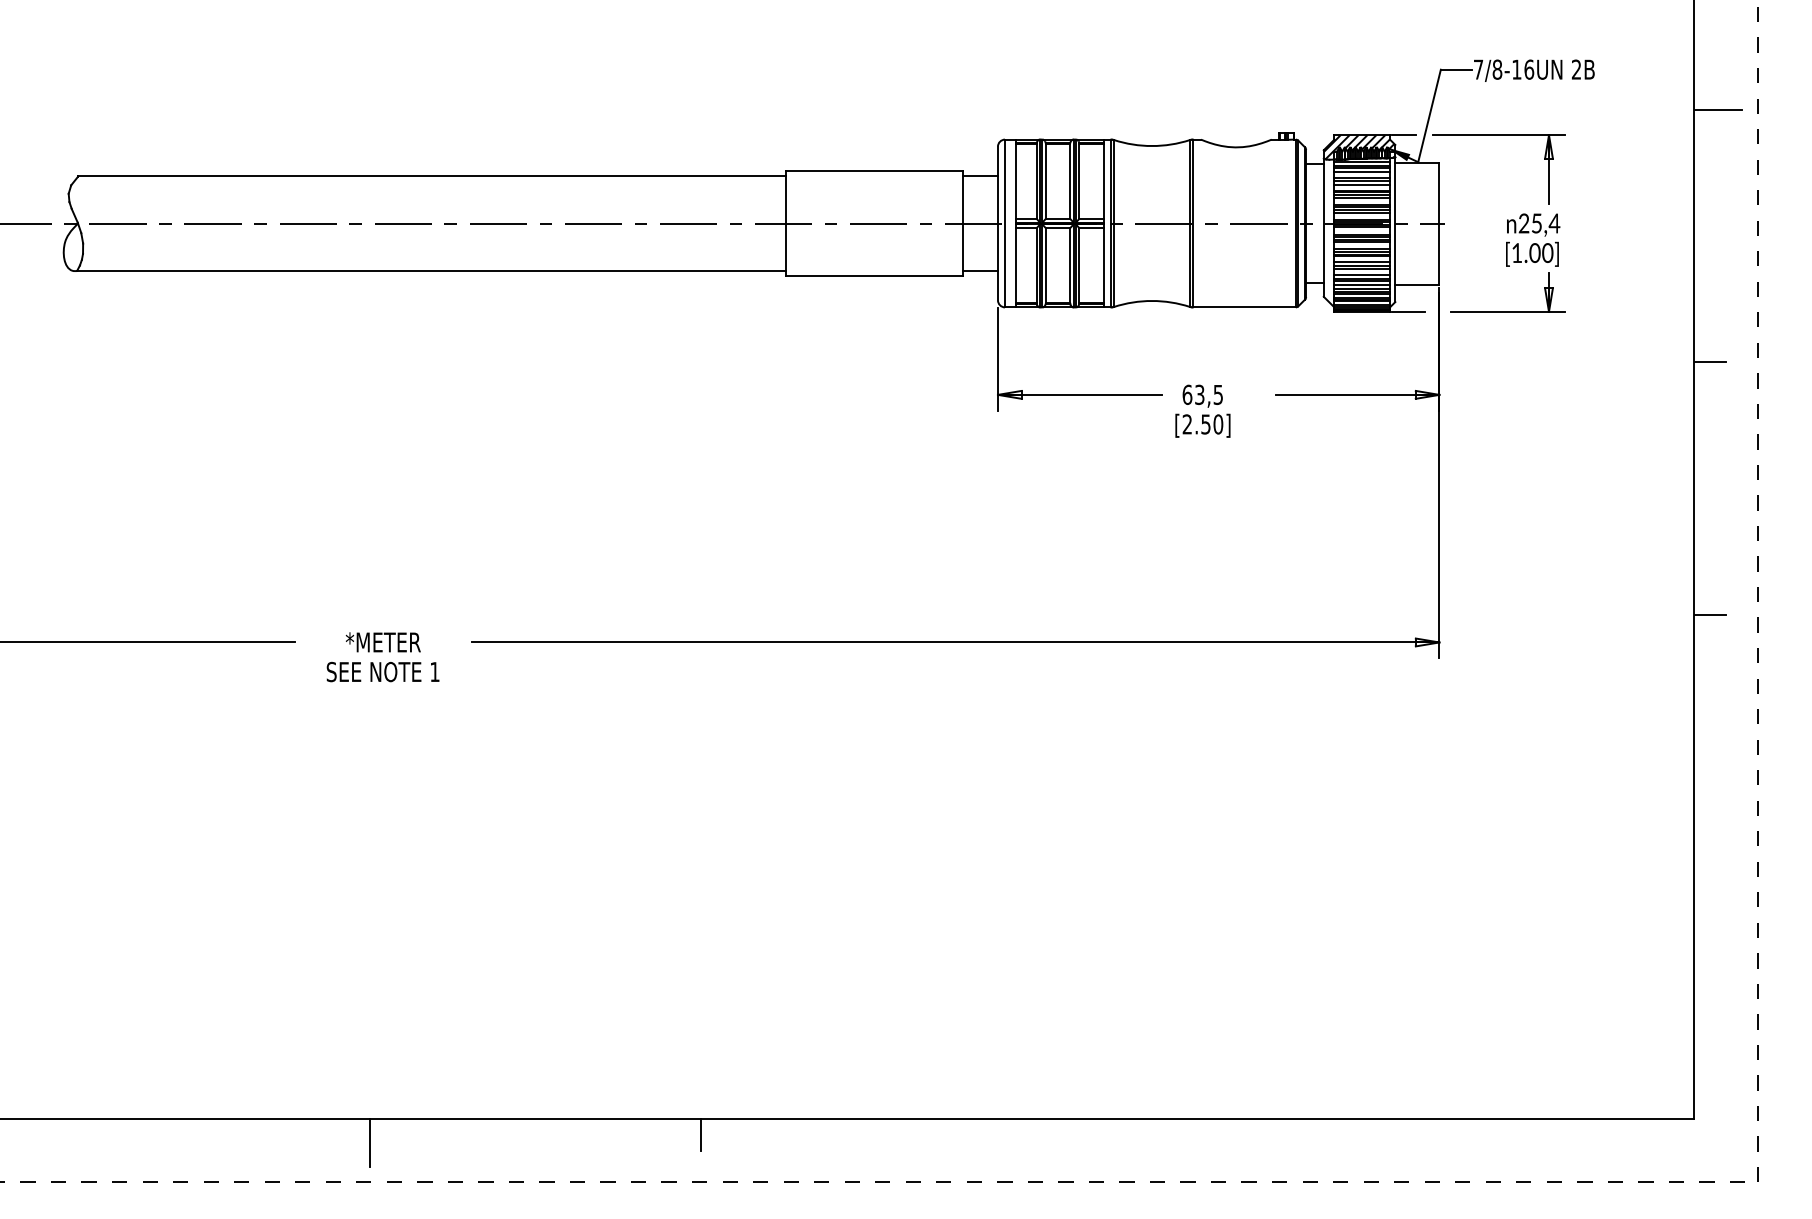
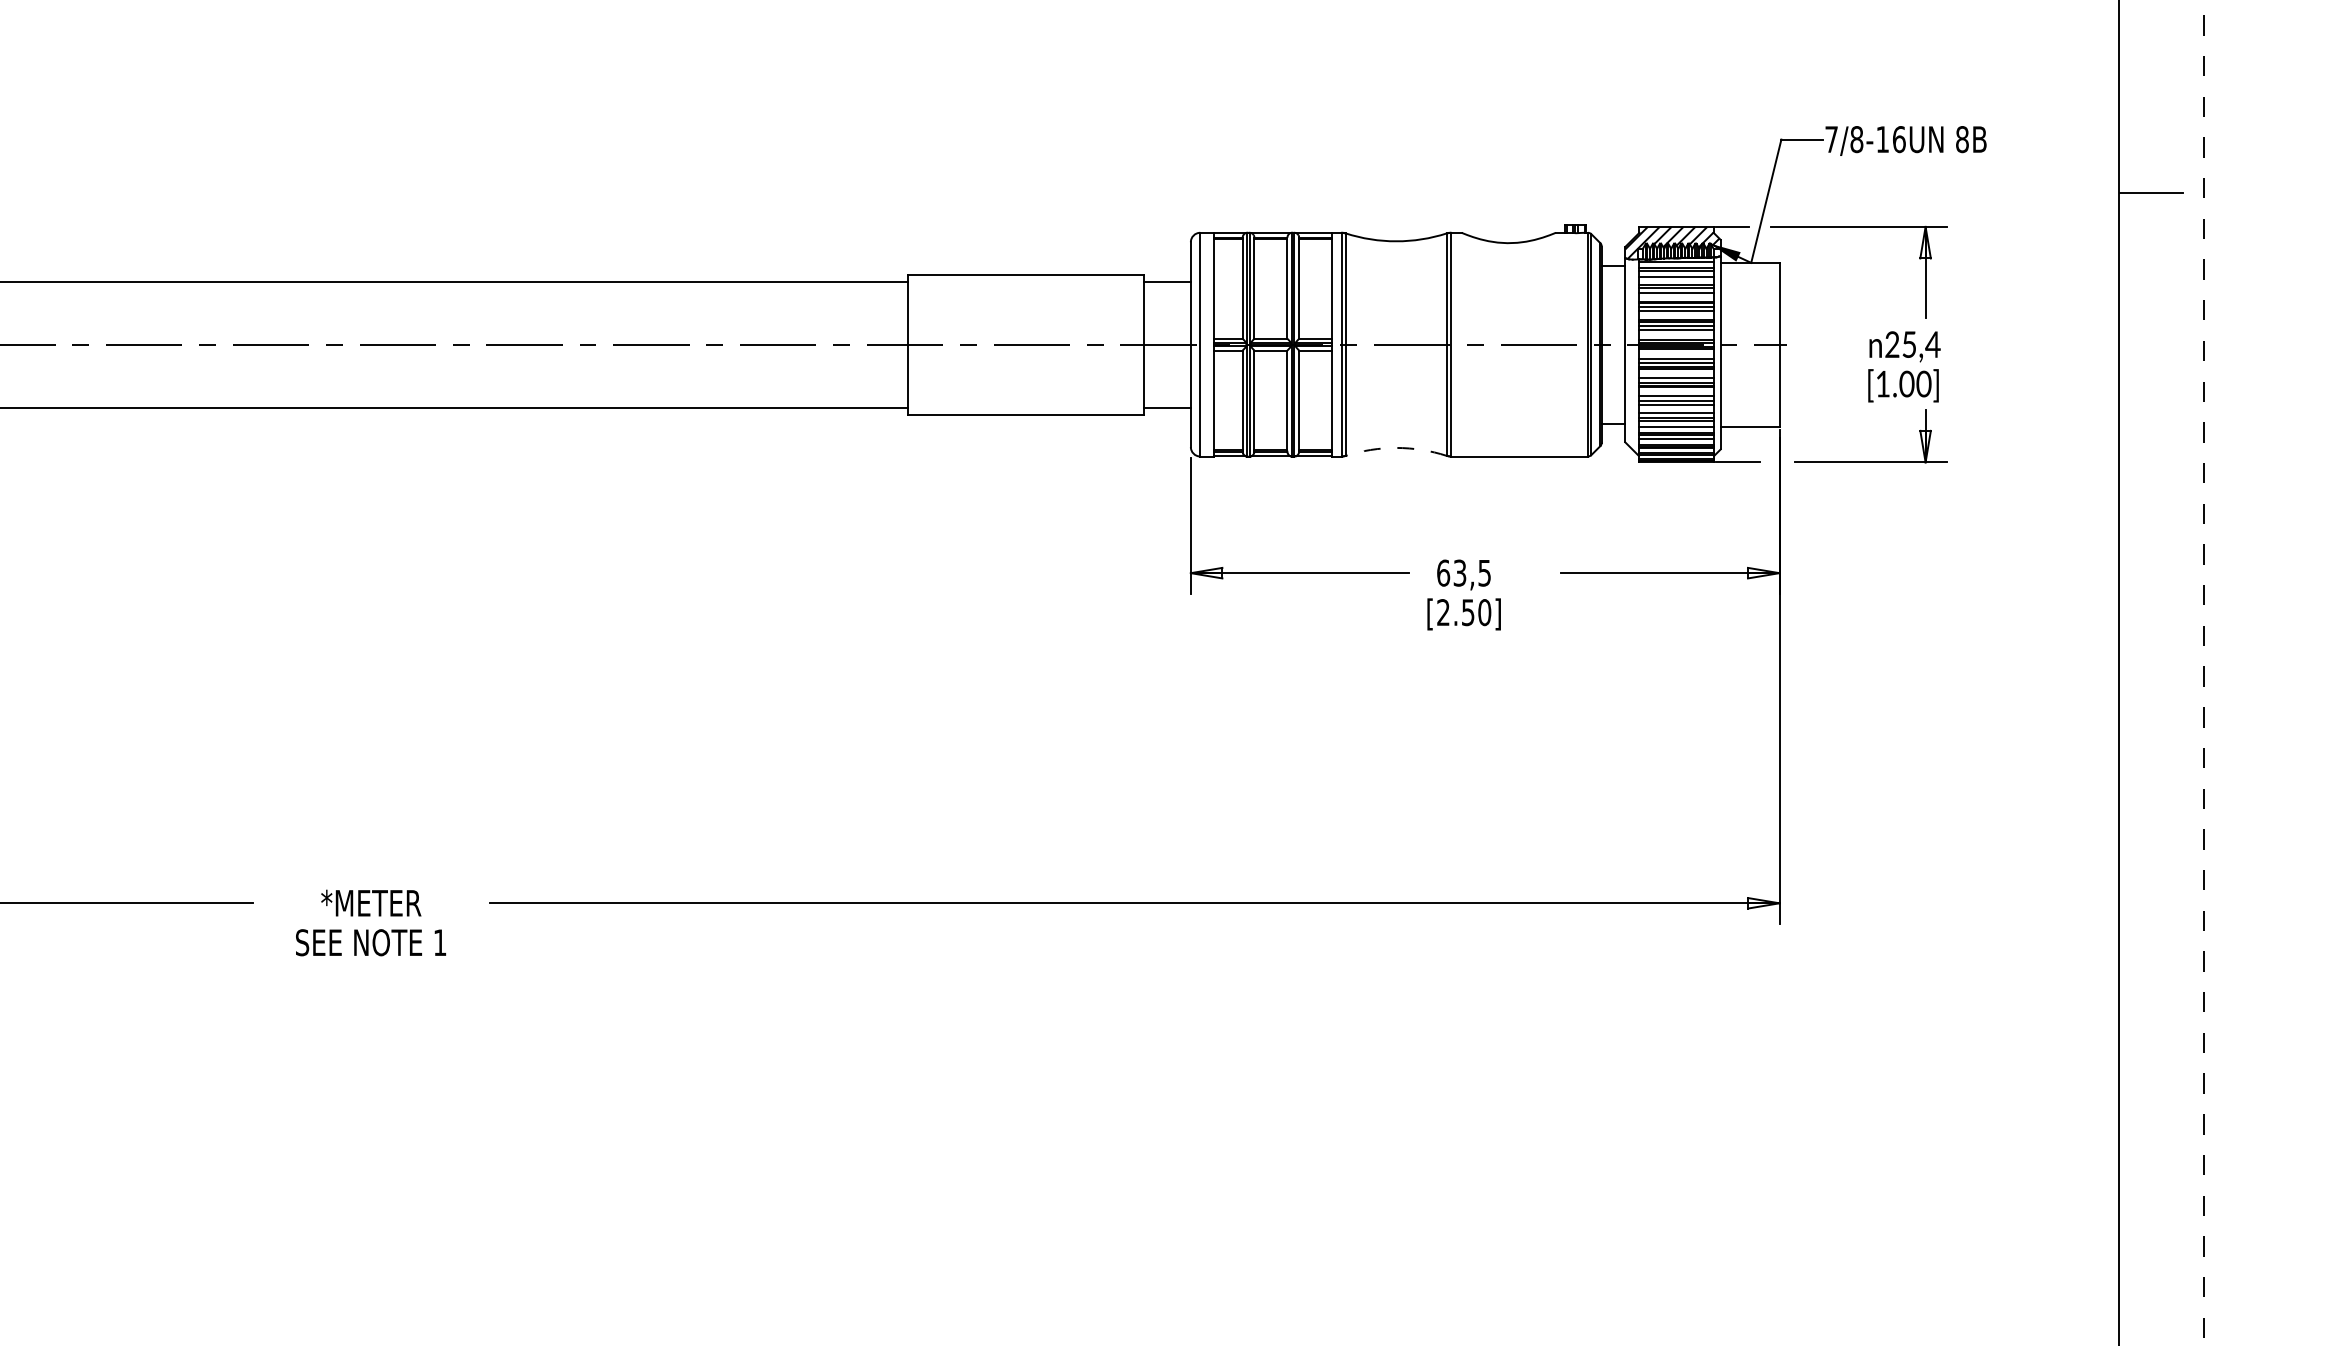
text: (1576, 69) -> (1962, 139), 2B -> 8B
arc: (1152, 300) -> (1396, 447), solid -> dashed
line: (1710, 362) -> (2140, 529), removed
line: (1710, 614) -> (2140, 865), removed

